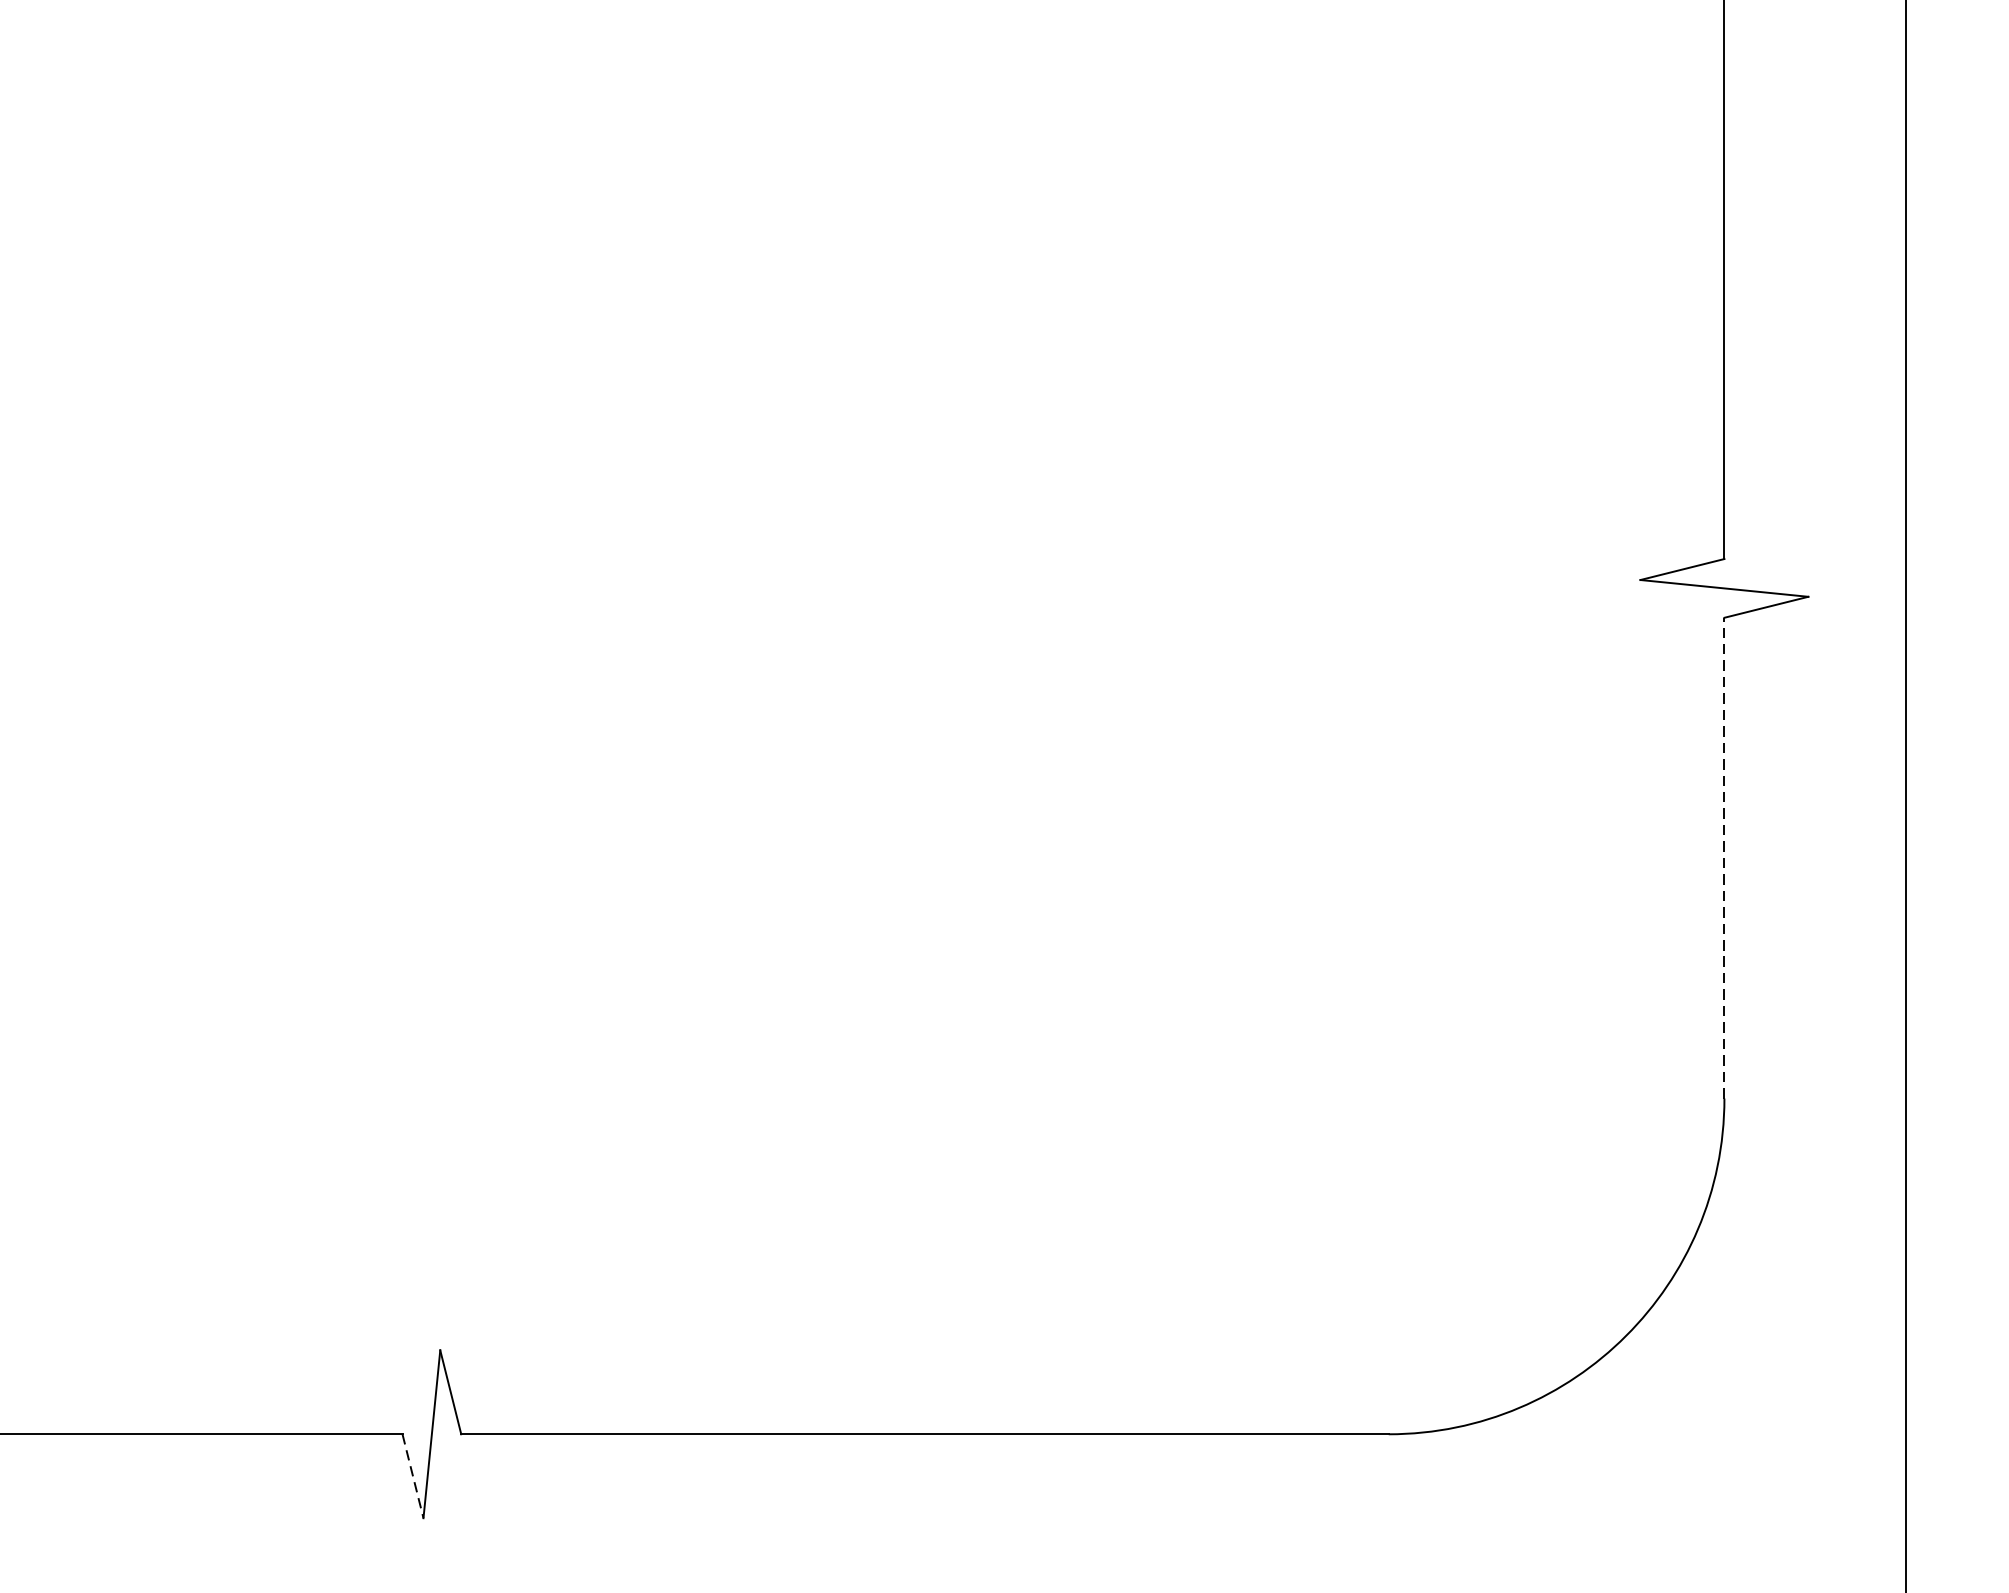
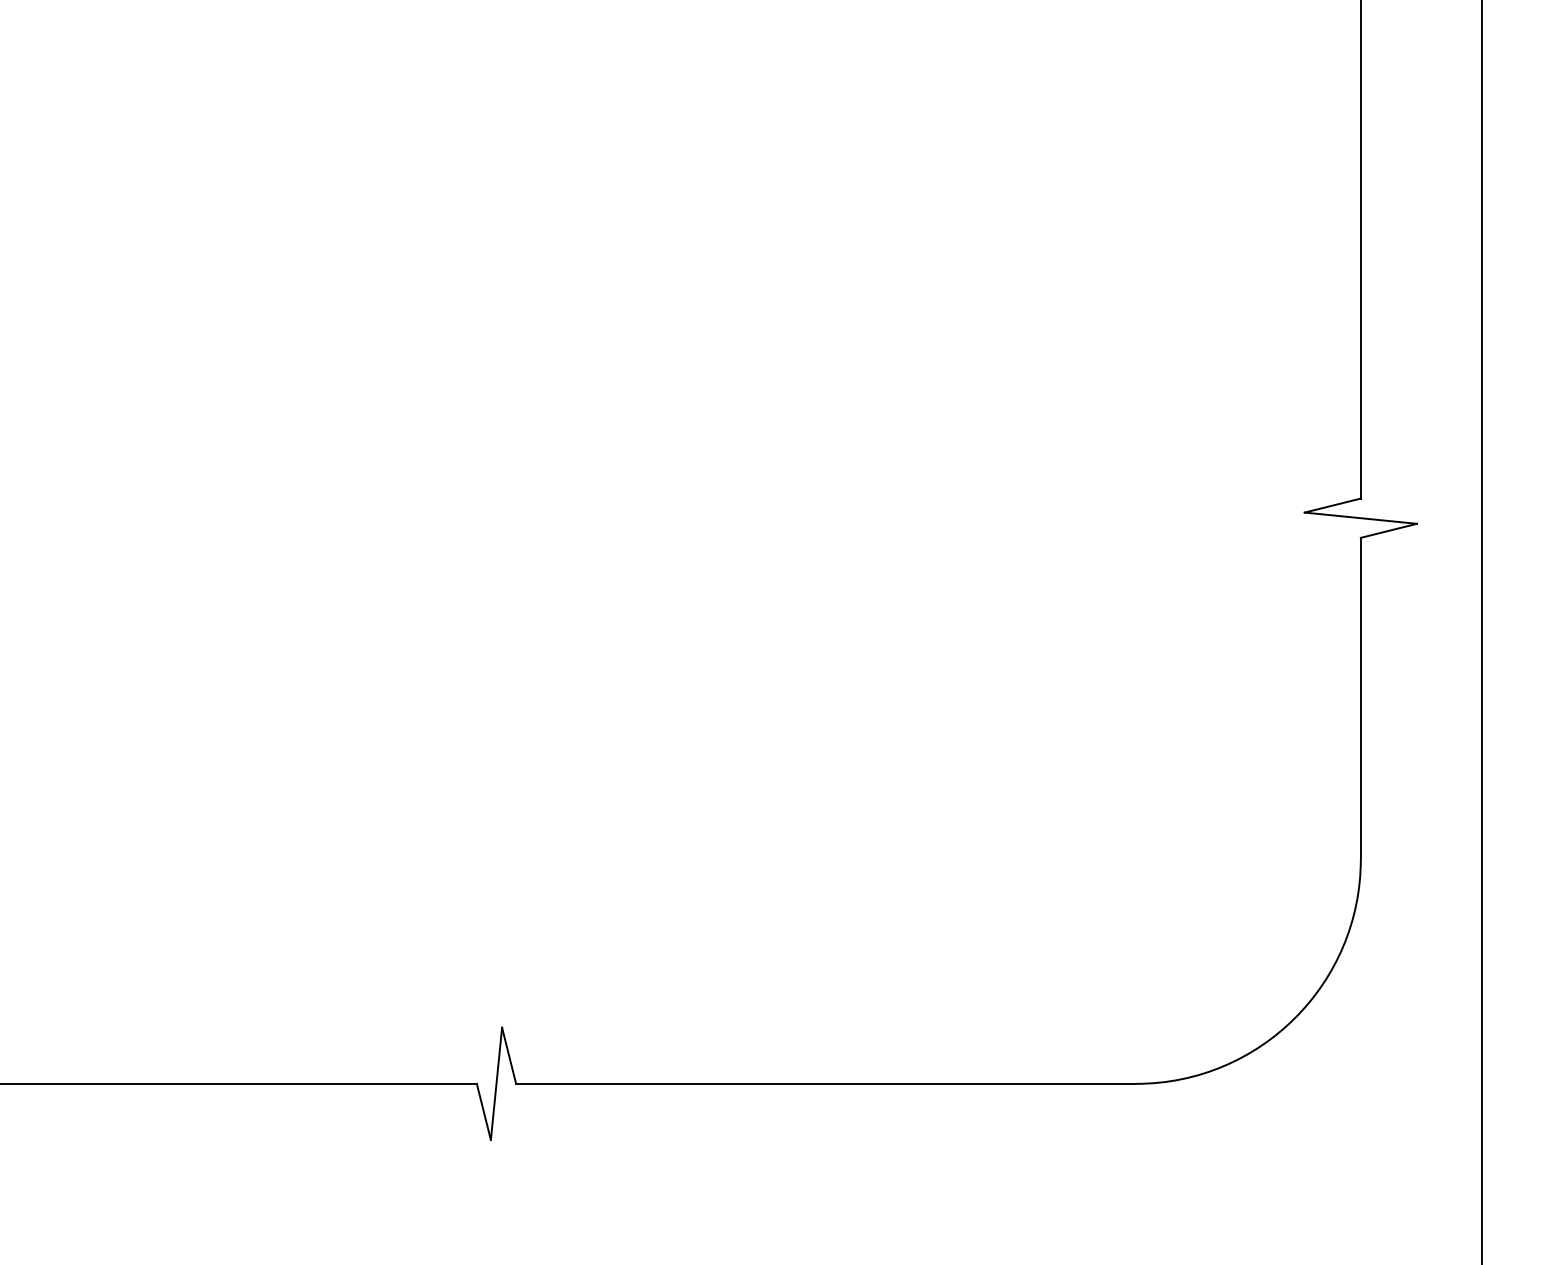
line: (1723, 858) -> (1360, 698), dashed -> solid
line: (412, 1475) -> (483, 1111), dashed -> solid

